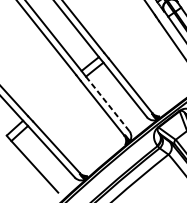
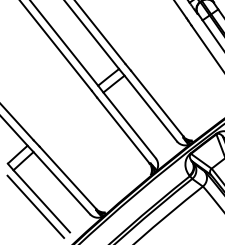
line: (107, 103) -> (129, 125), dashed -> solid
line: (29, 171) -> (35, 206), added

